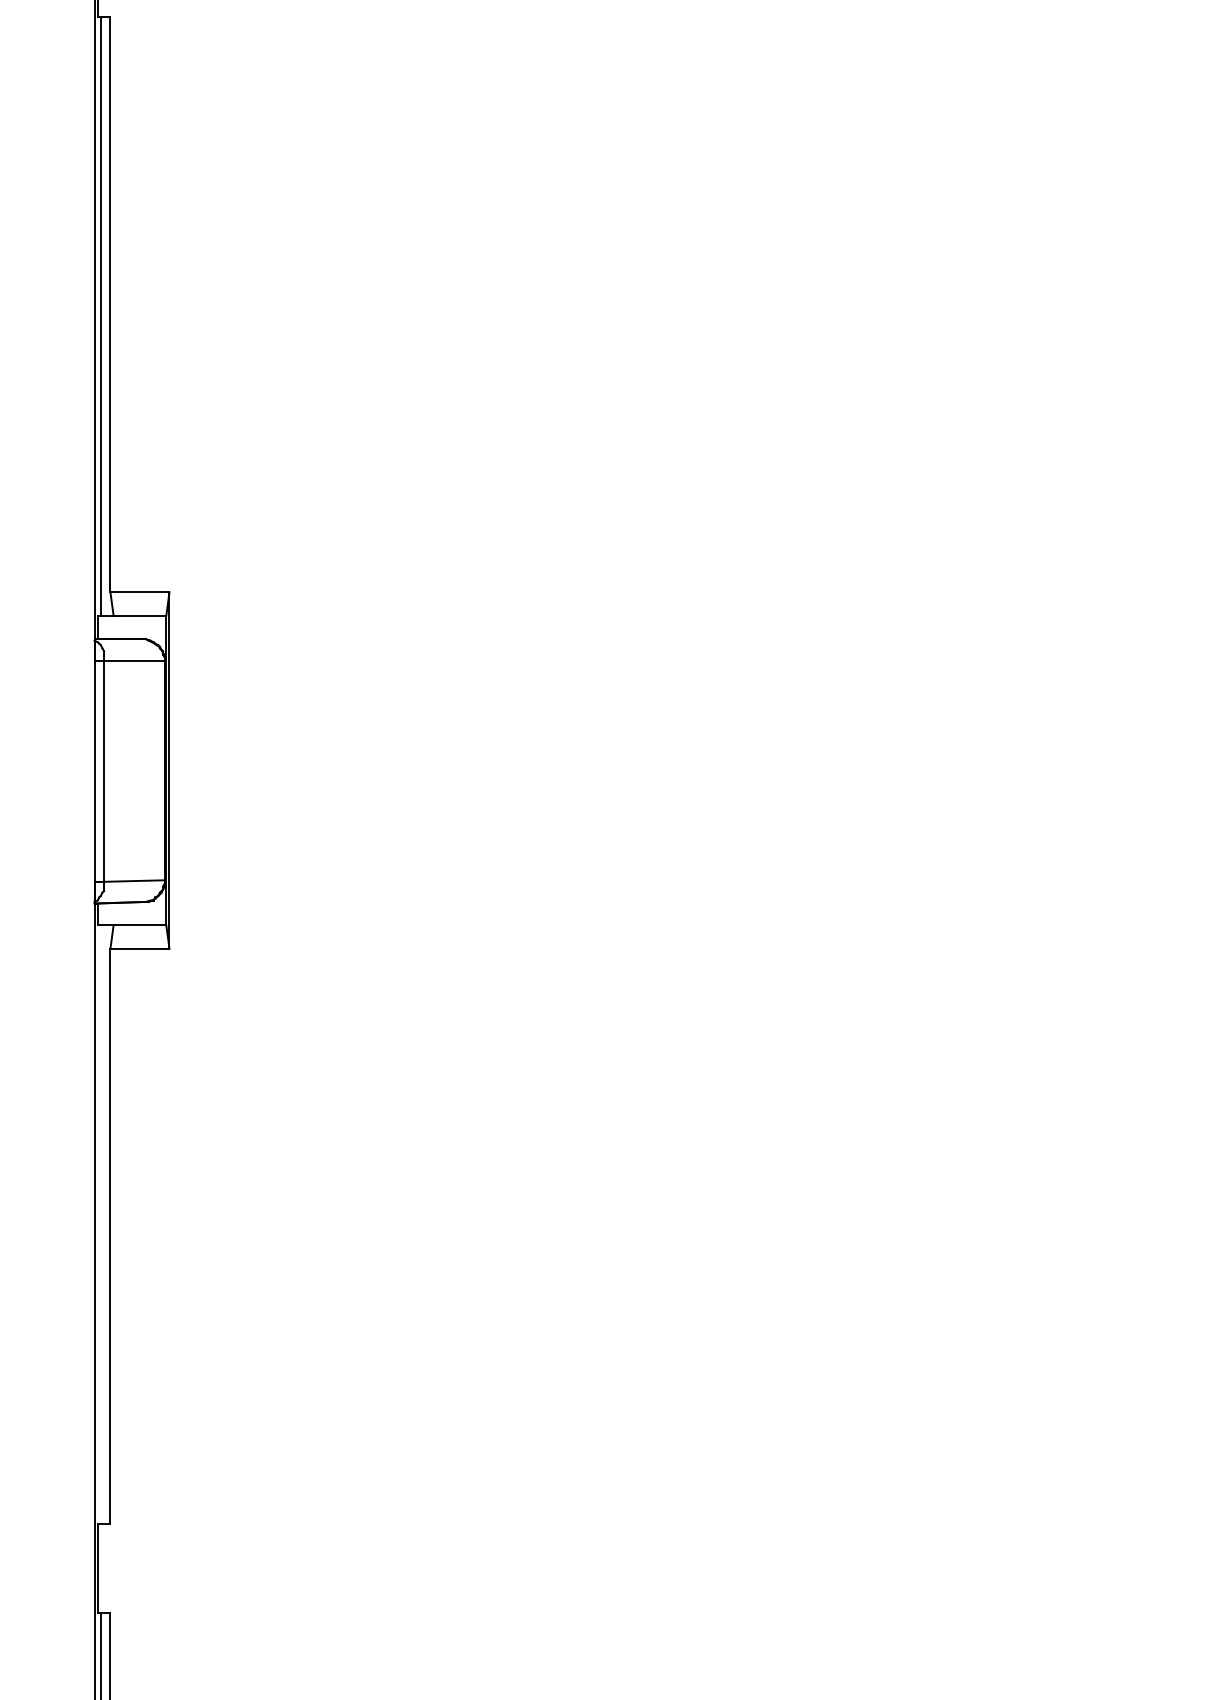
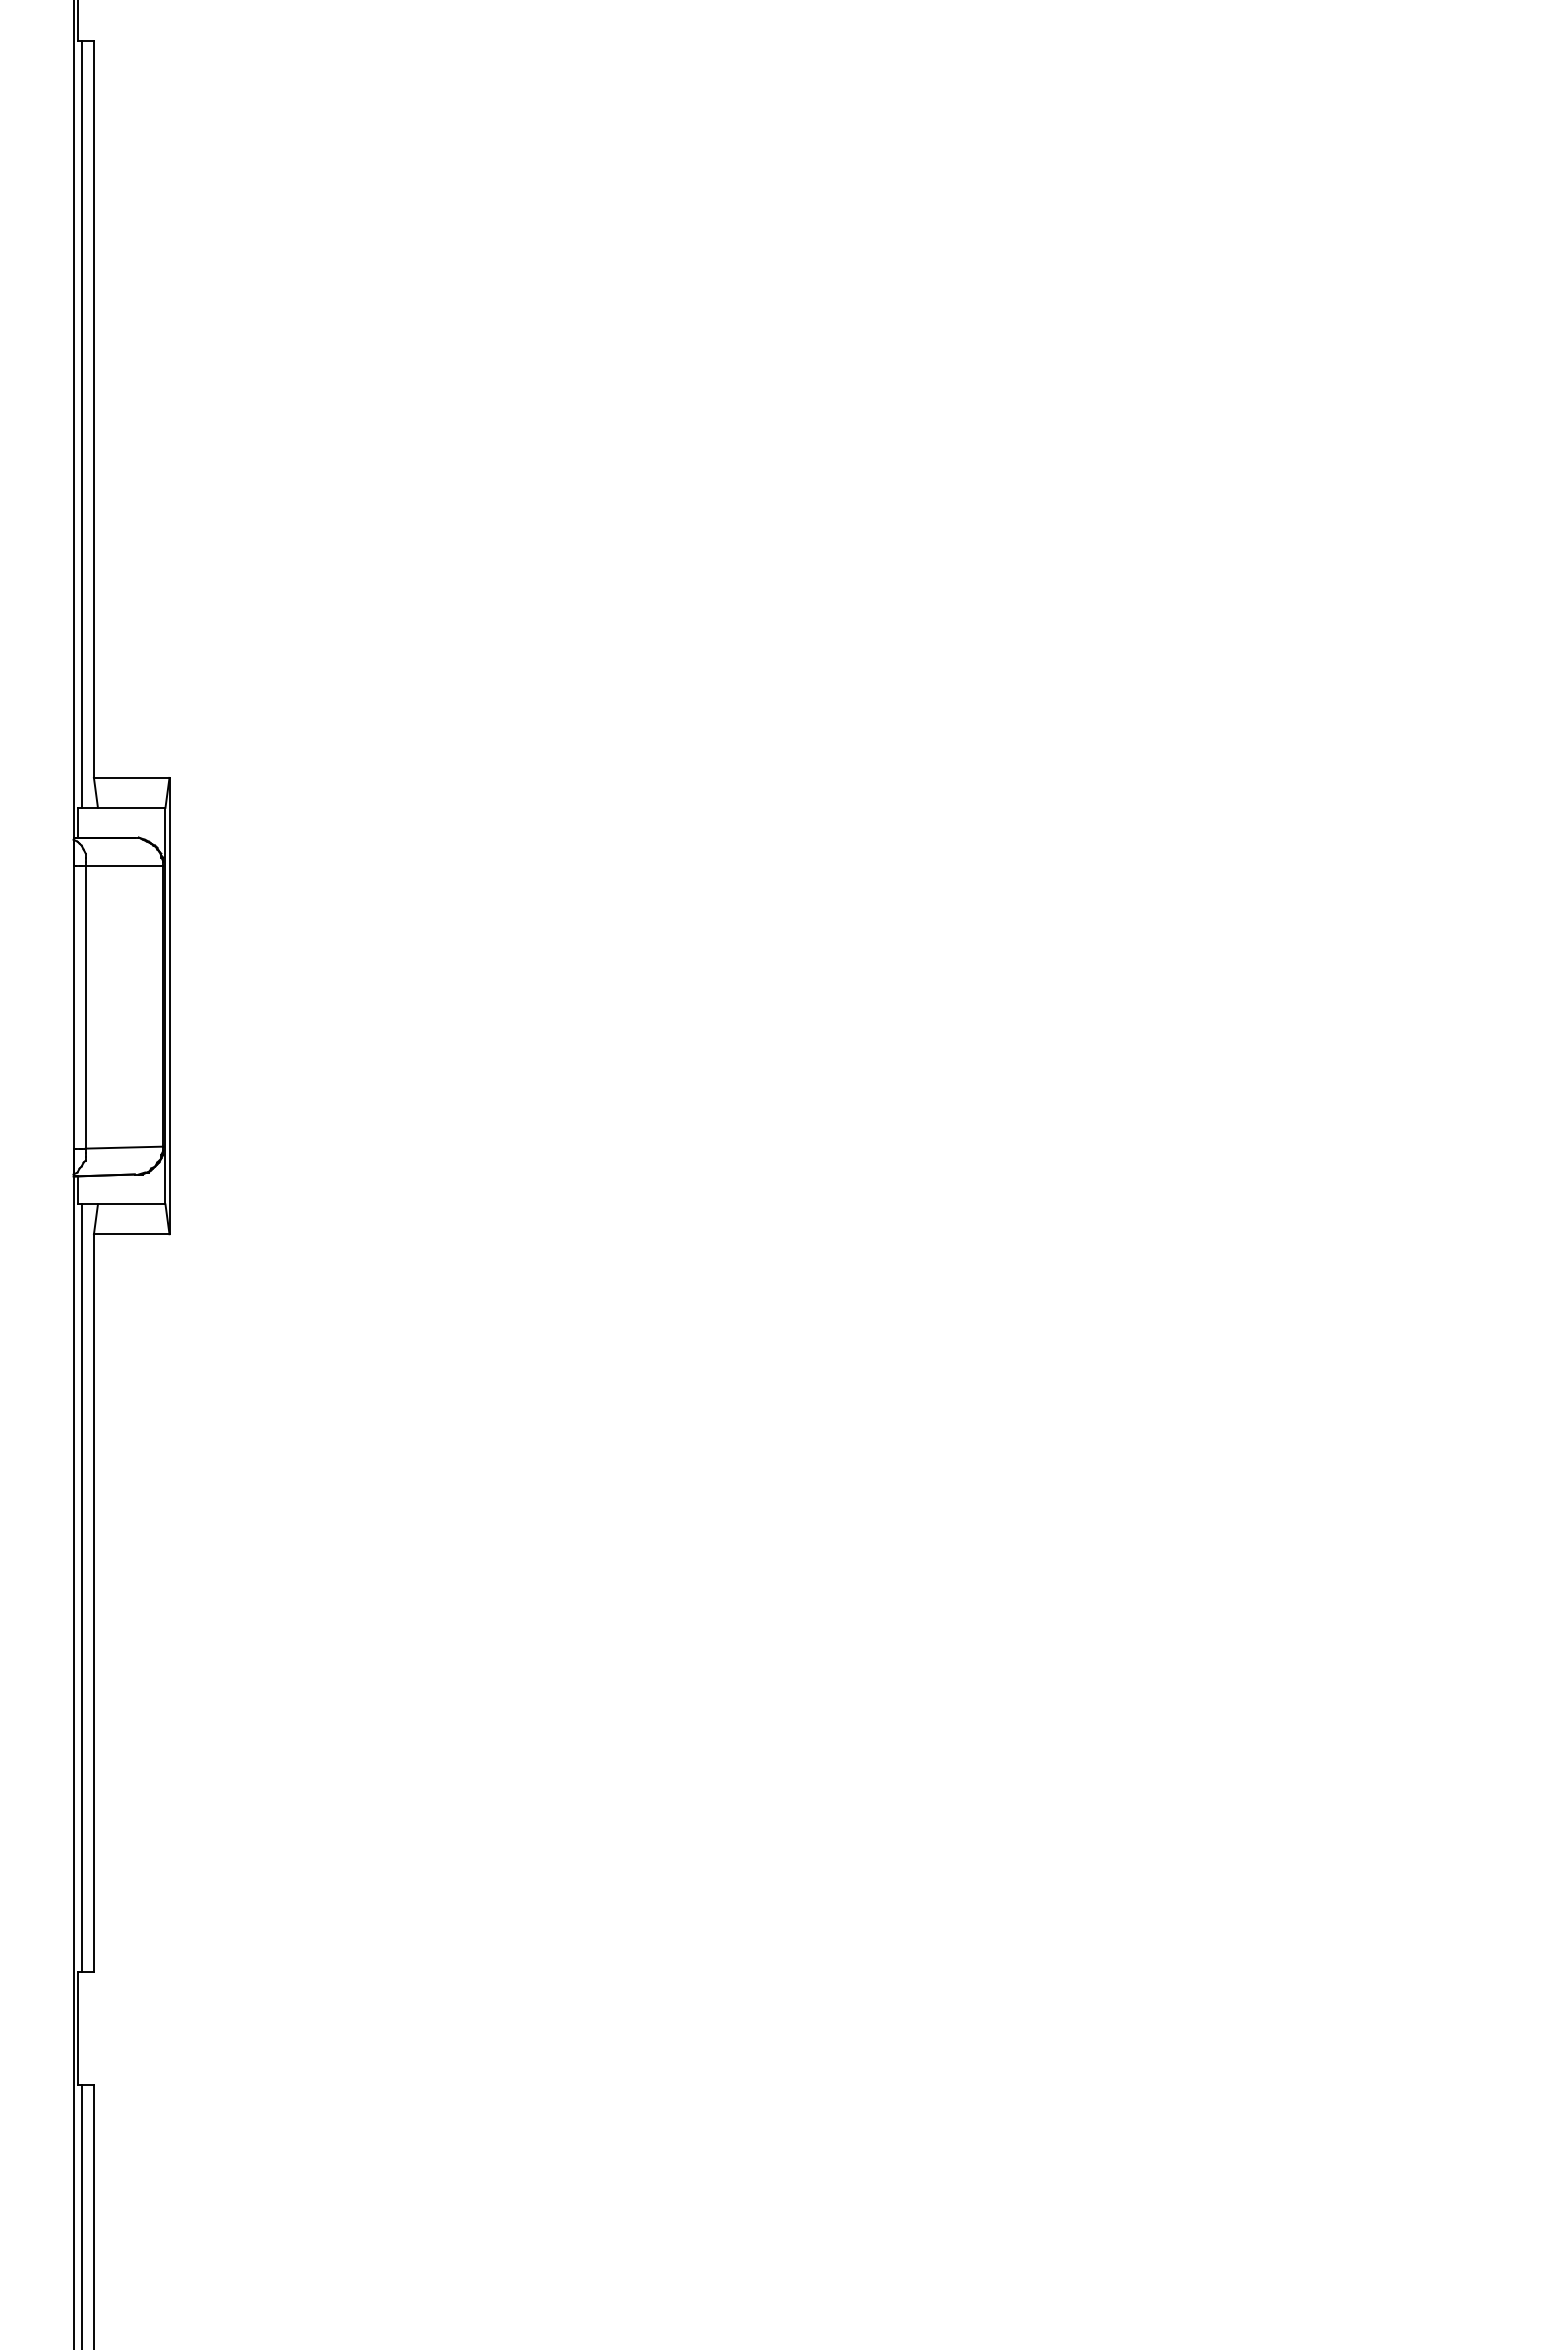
line: (100, 1224) -> (81, 1587), added

